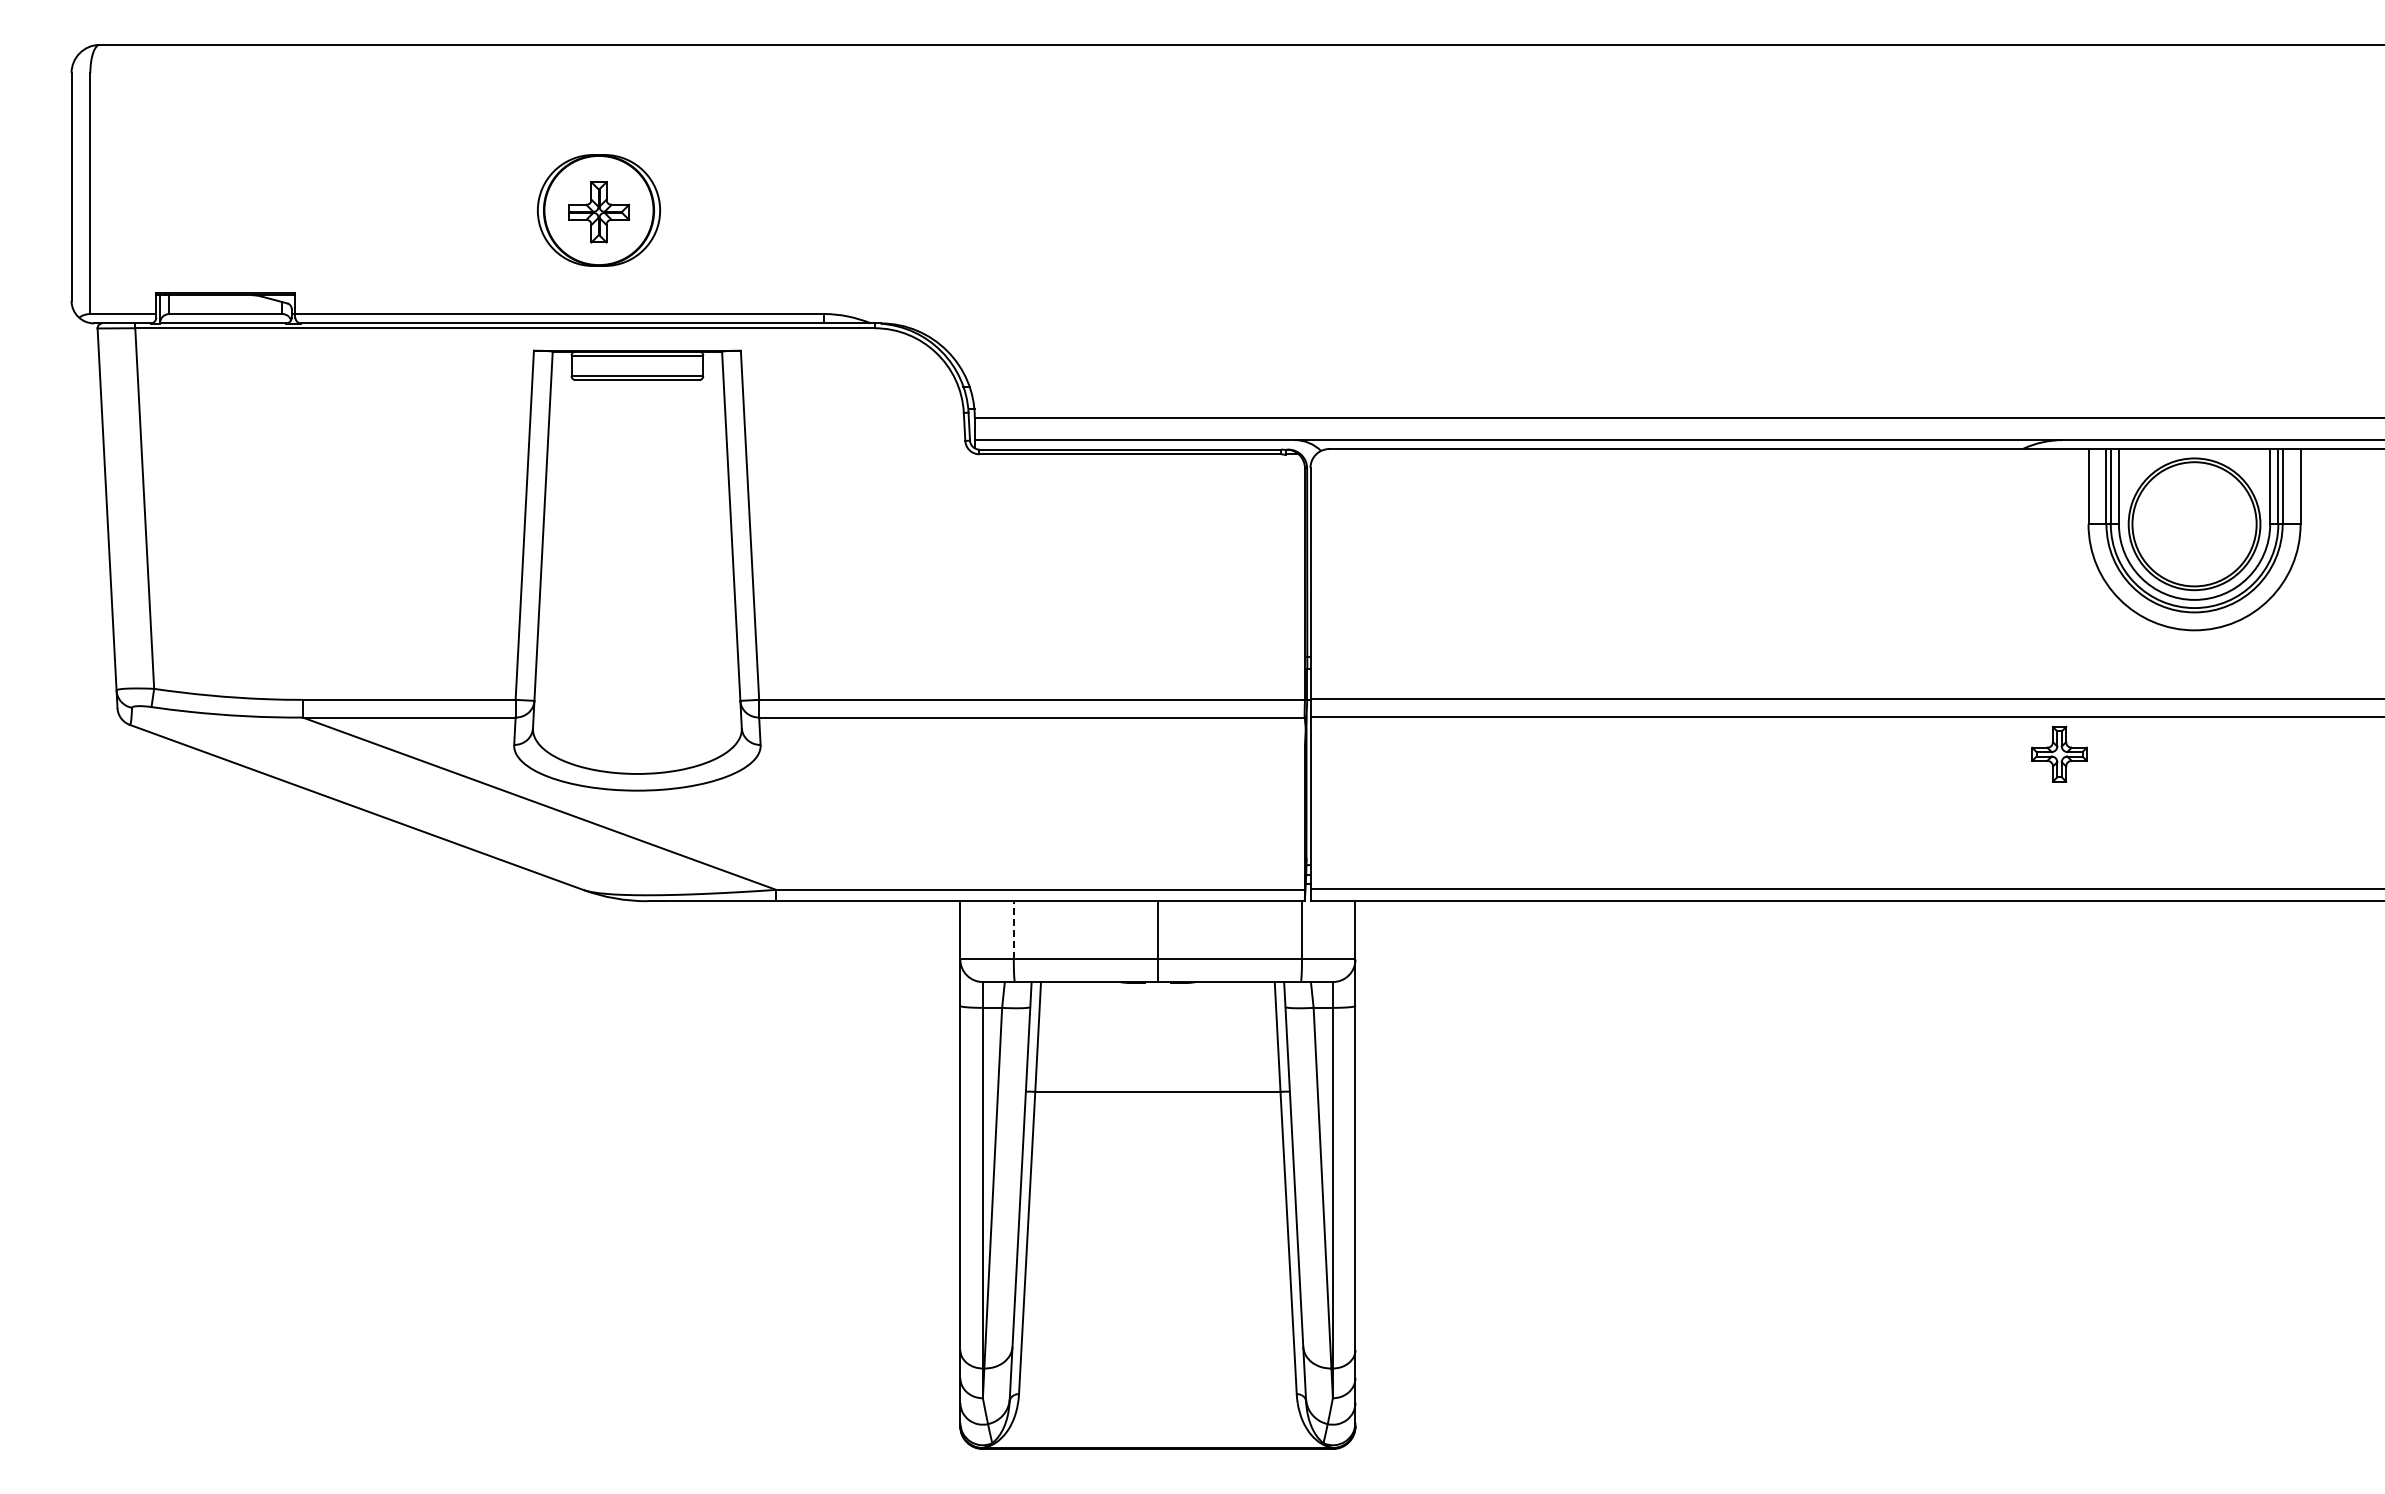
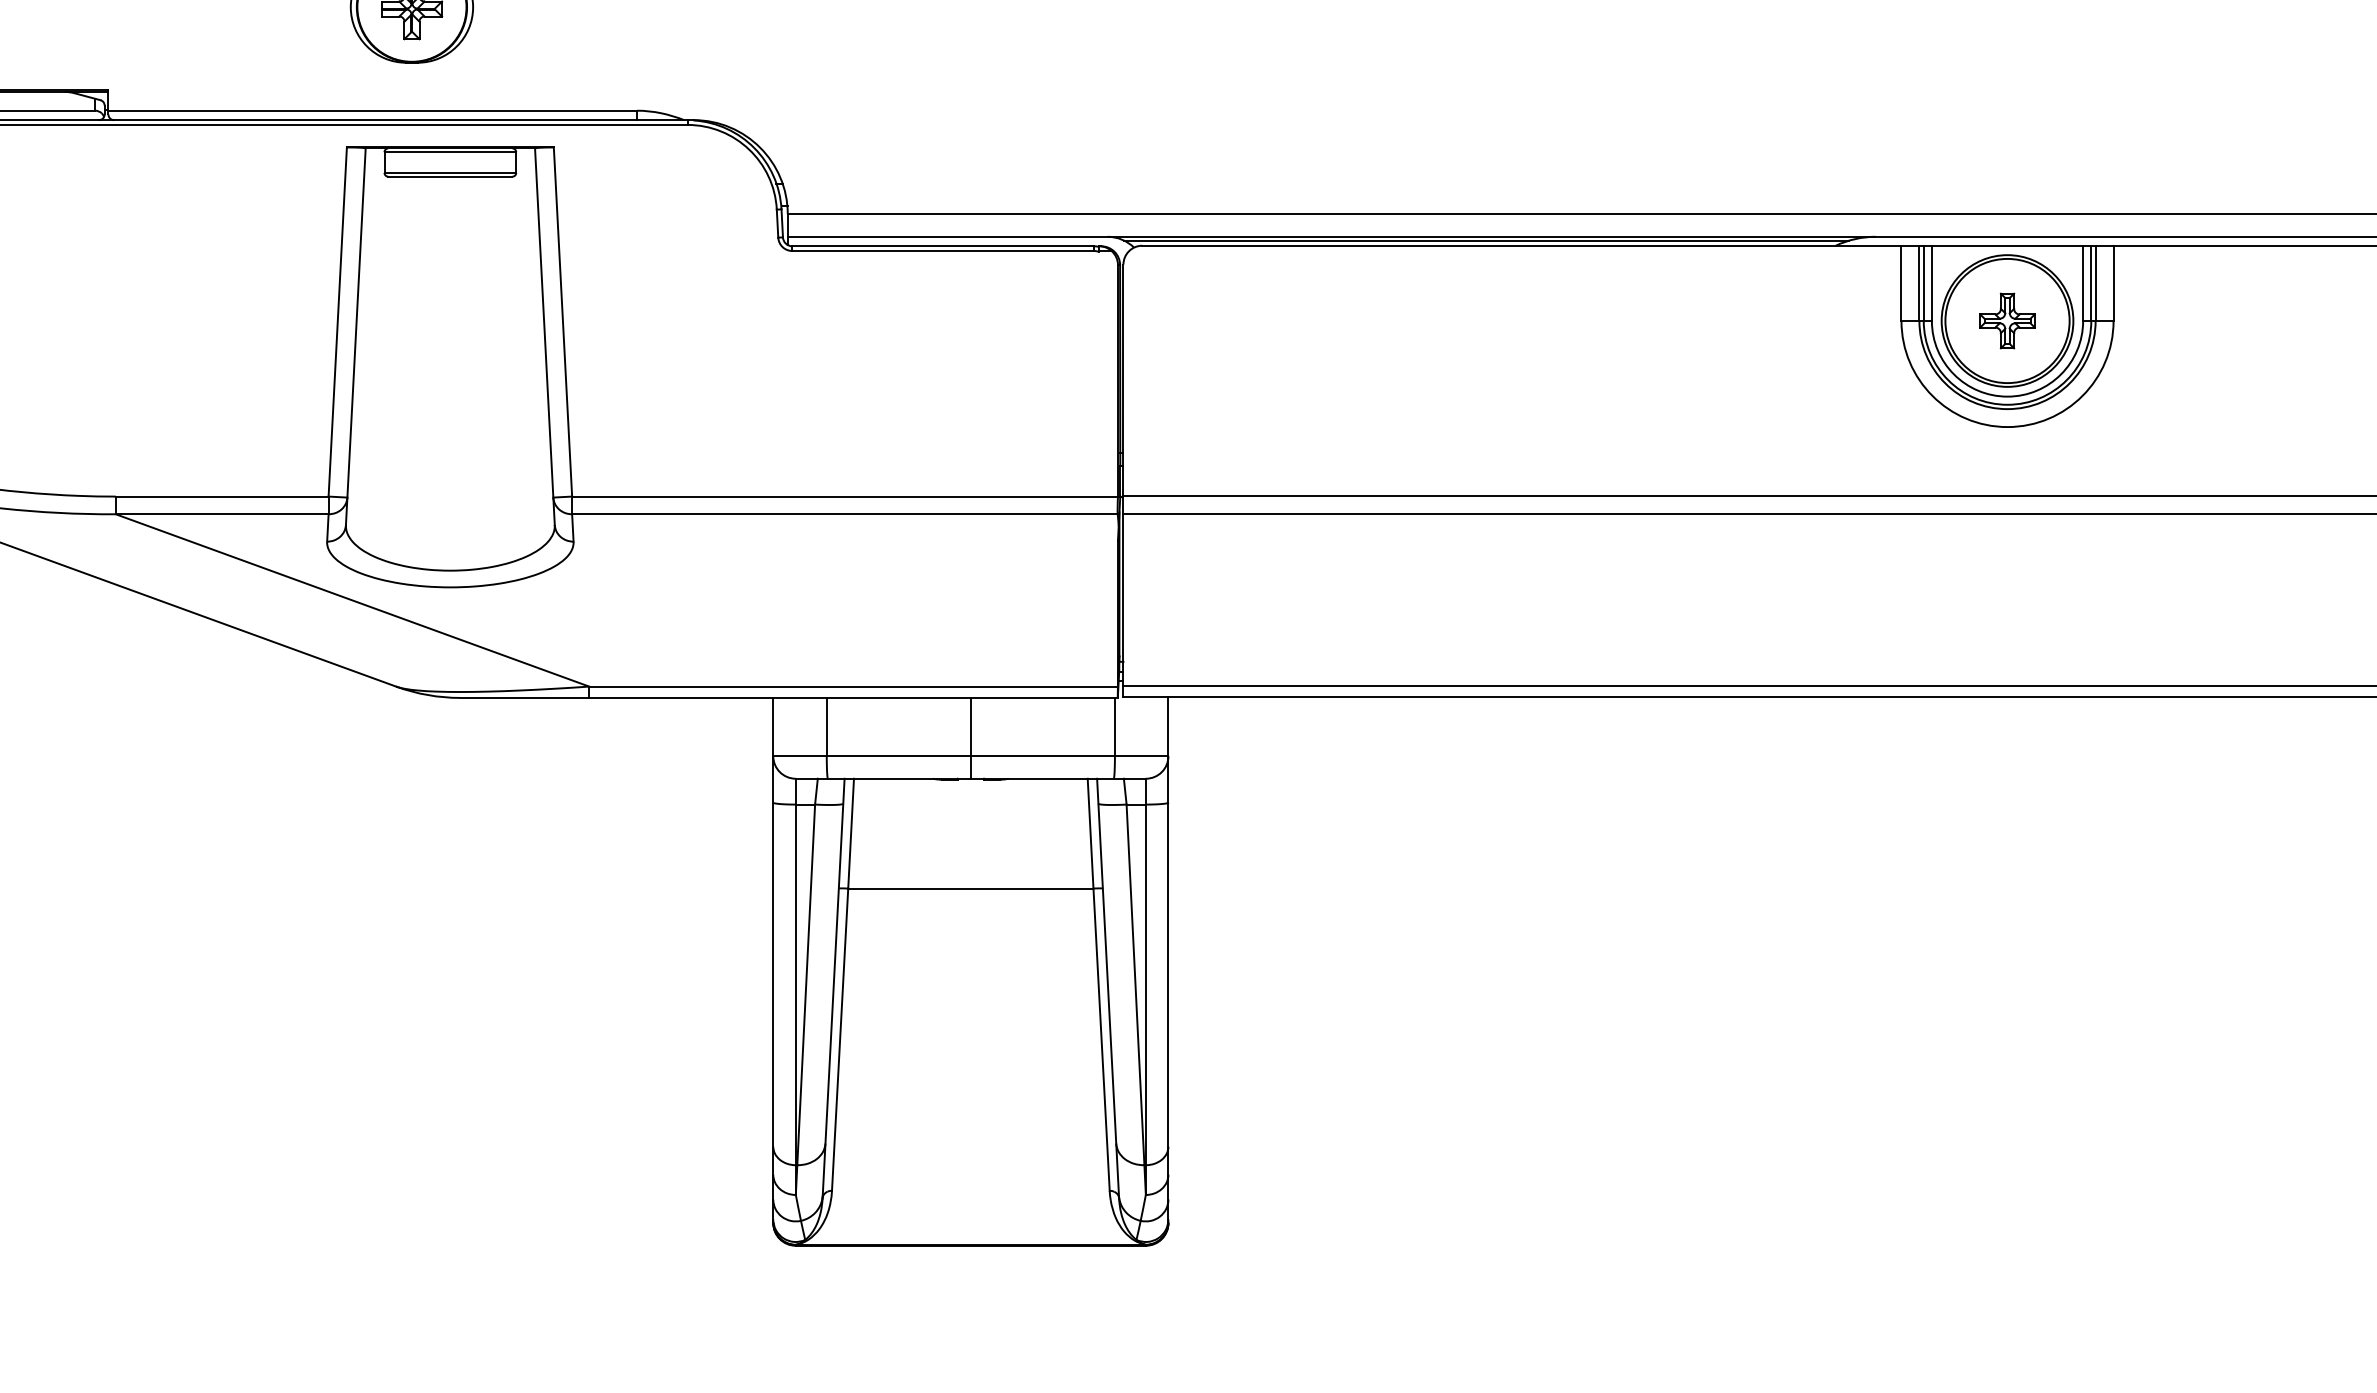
line: (1673, 443) -> (1486, 240), added
part: (2059, 754) -> (2007, 321), moved
line: (1013, 929) -> (826, 726), dashed -> solid

